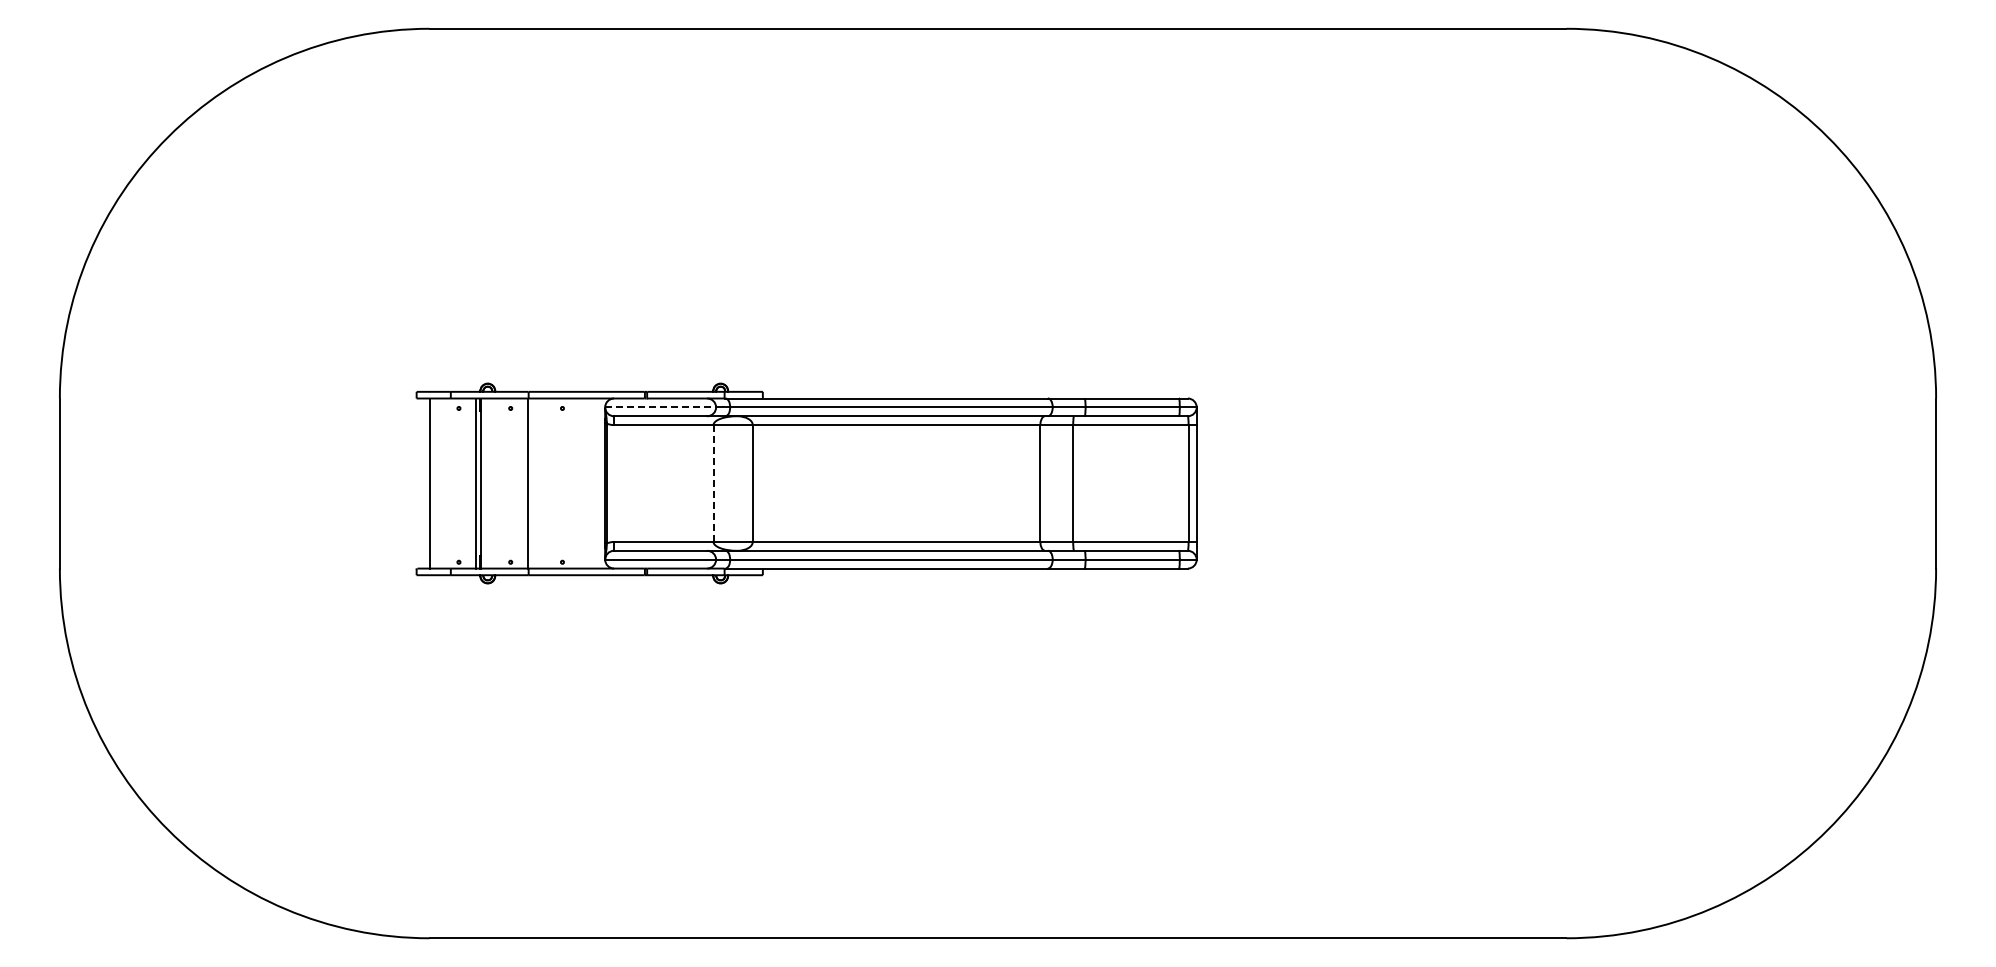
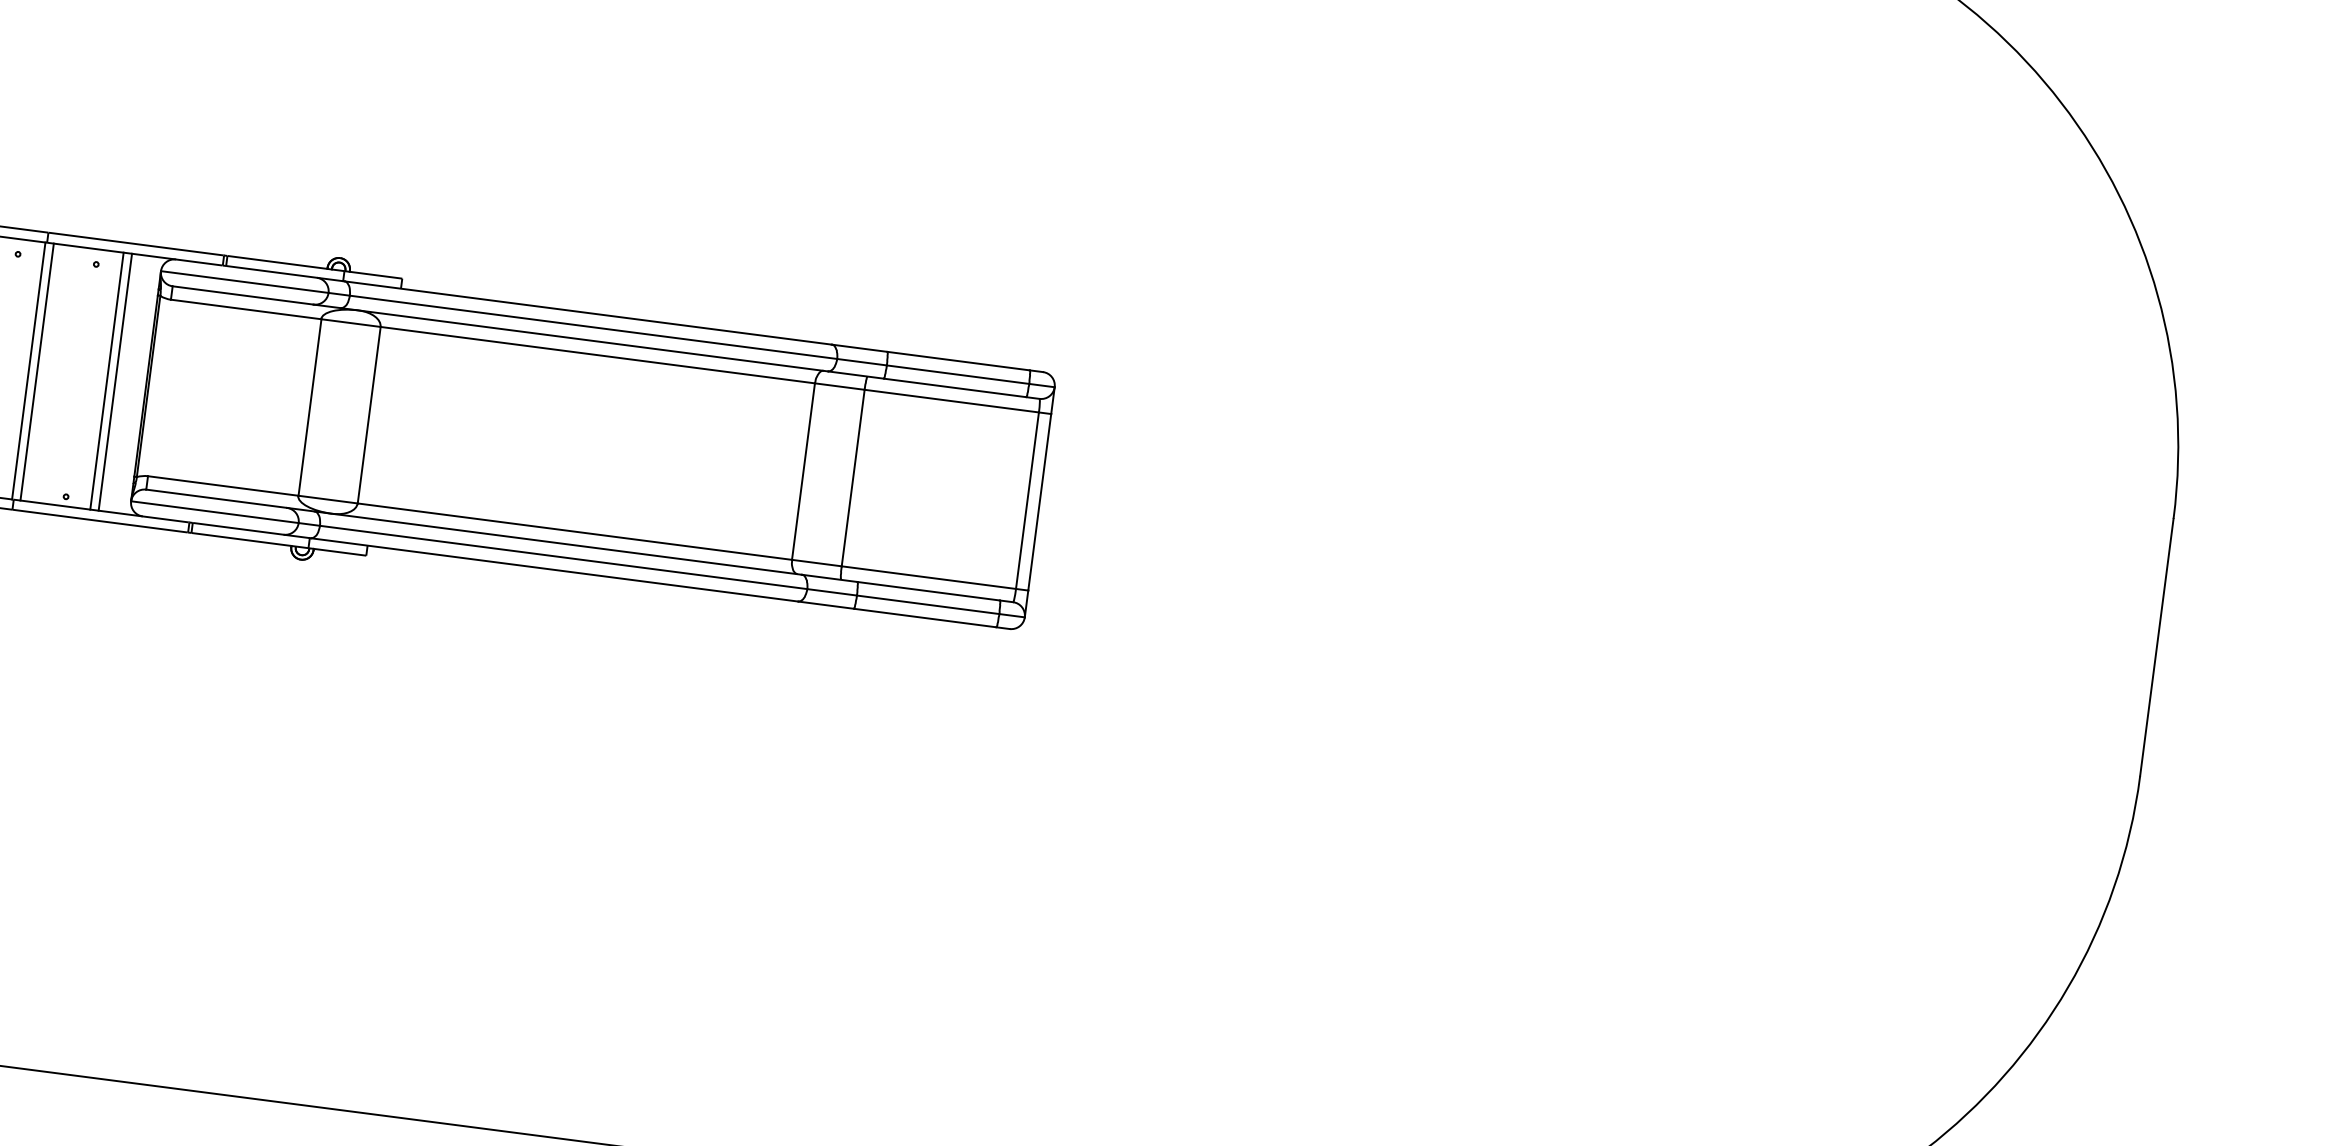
line: (661, 407) -> (246, 282), dashed -> solid
line: (533, 483) -> (37, 372), added
line: (579, 483) -> (107, 381), added
line: (584, 483) -> (114, 382), added
line: (713, 483) -> (309, 407), dashed -> solid

